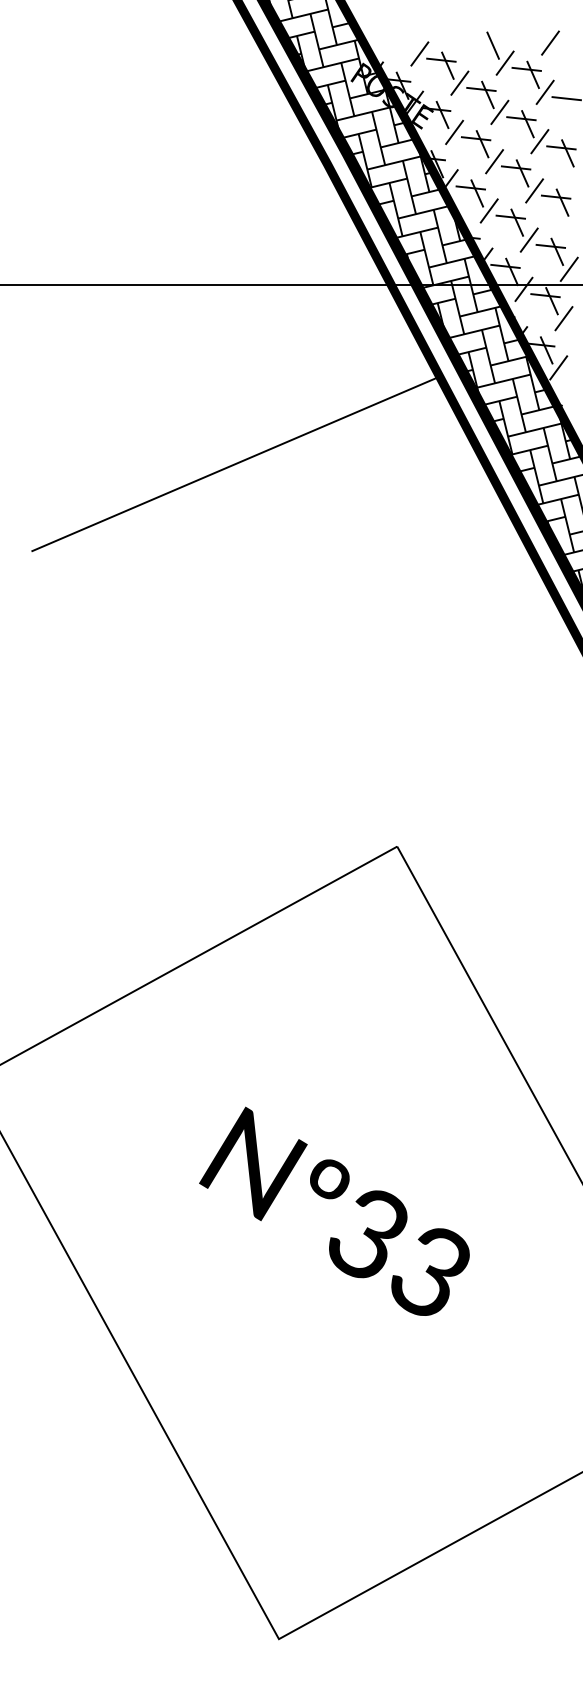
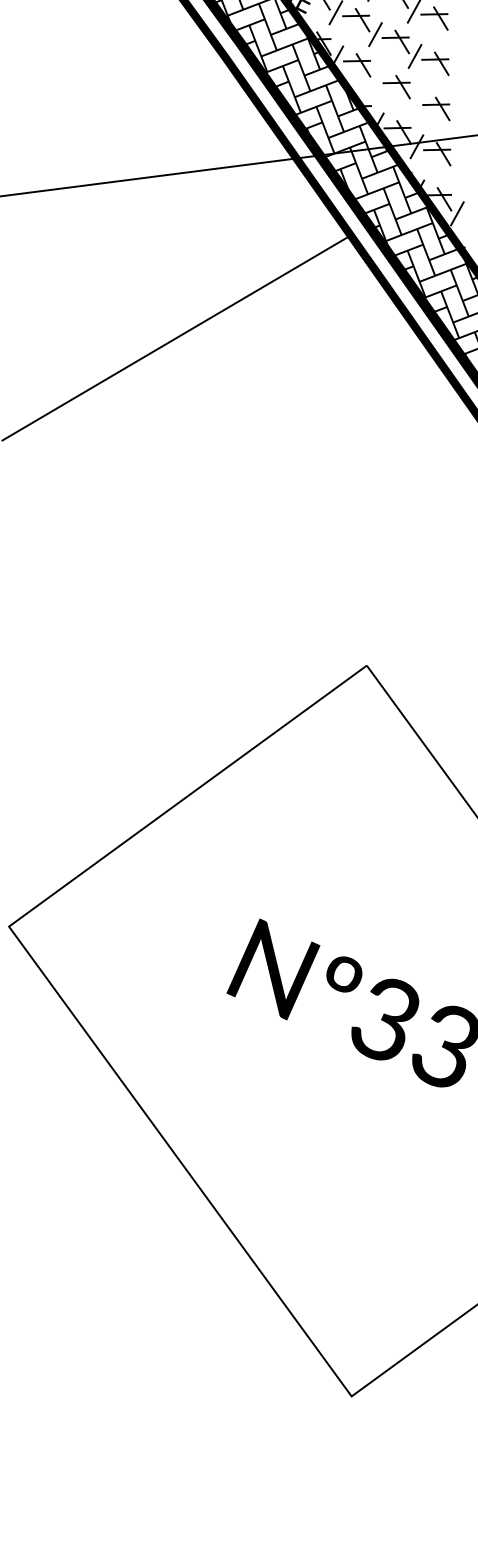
line: (488, 210) -> (375, 79), removed
line: (528, 239) -> (415, 101), removed
line: (568, 268) -> (454, 122), removed
line: (563, 318) -> (456, 168), removed

